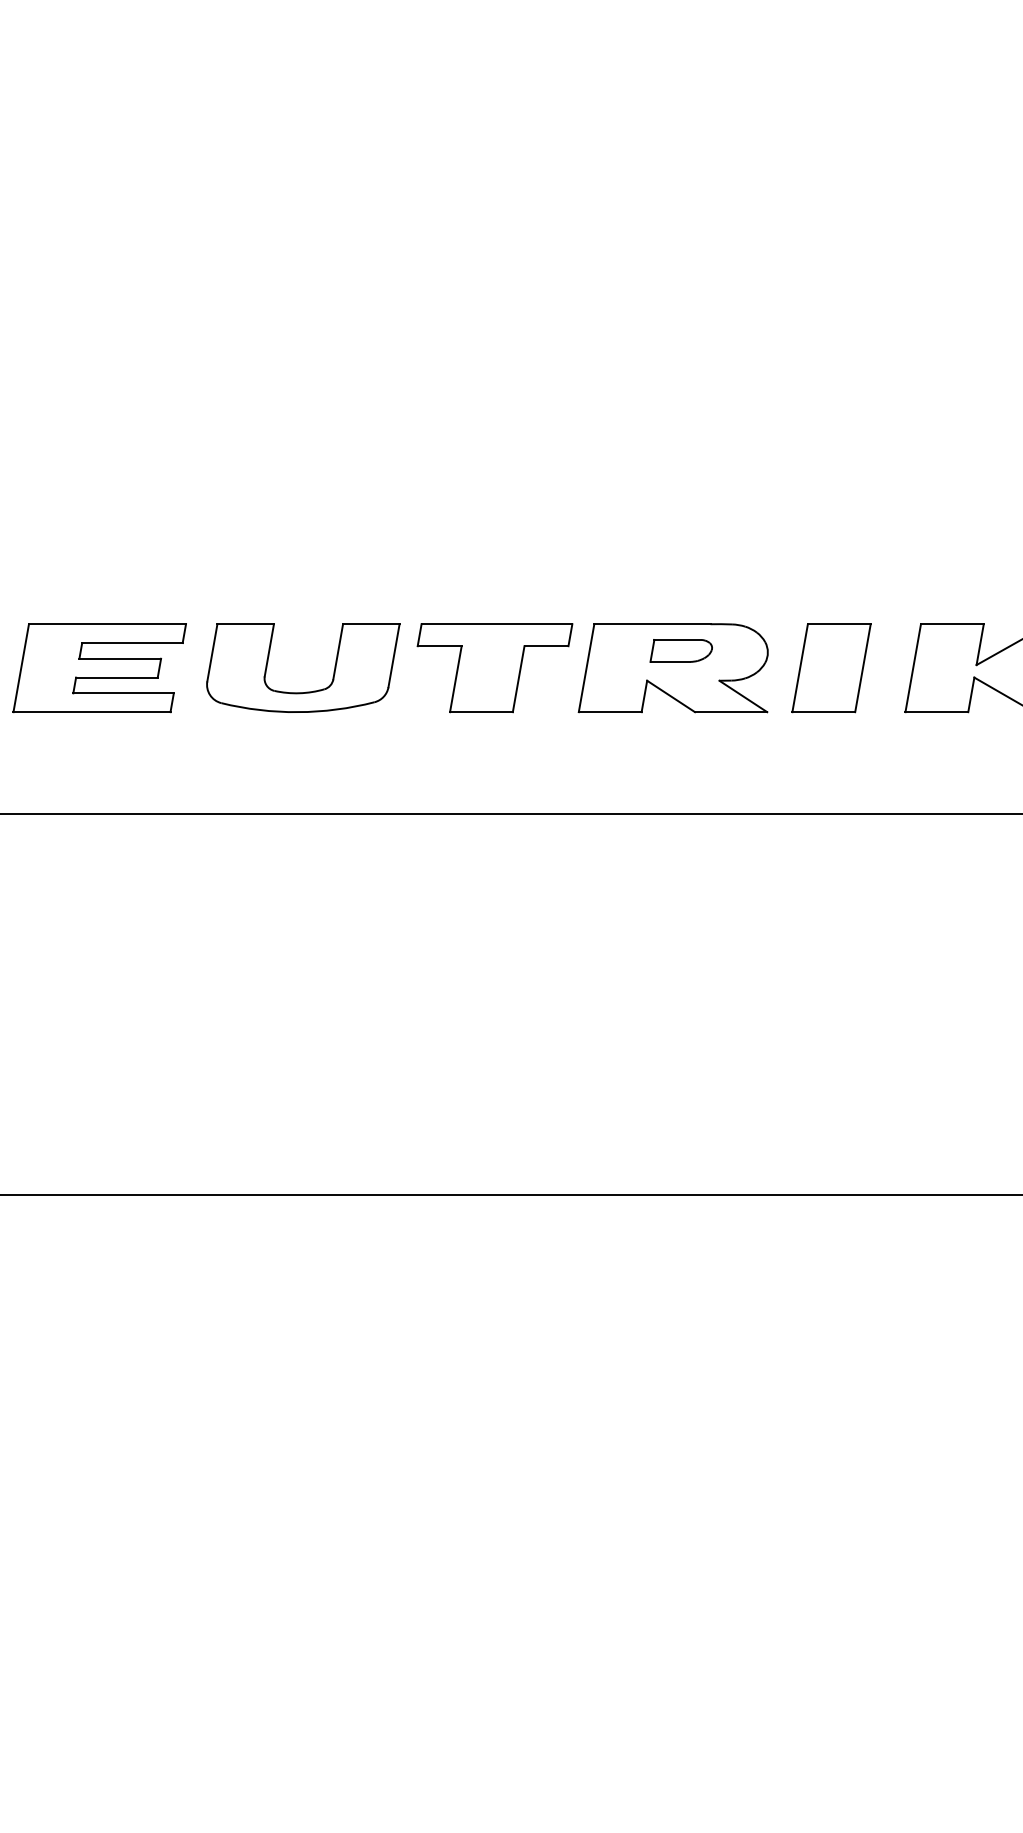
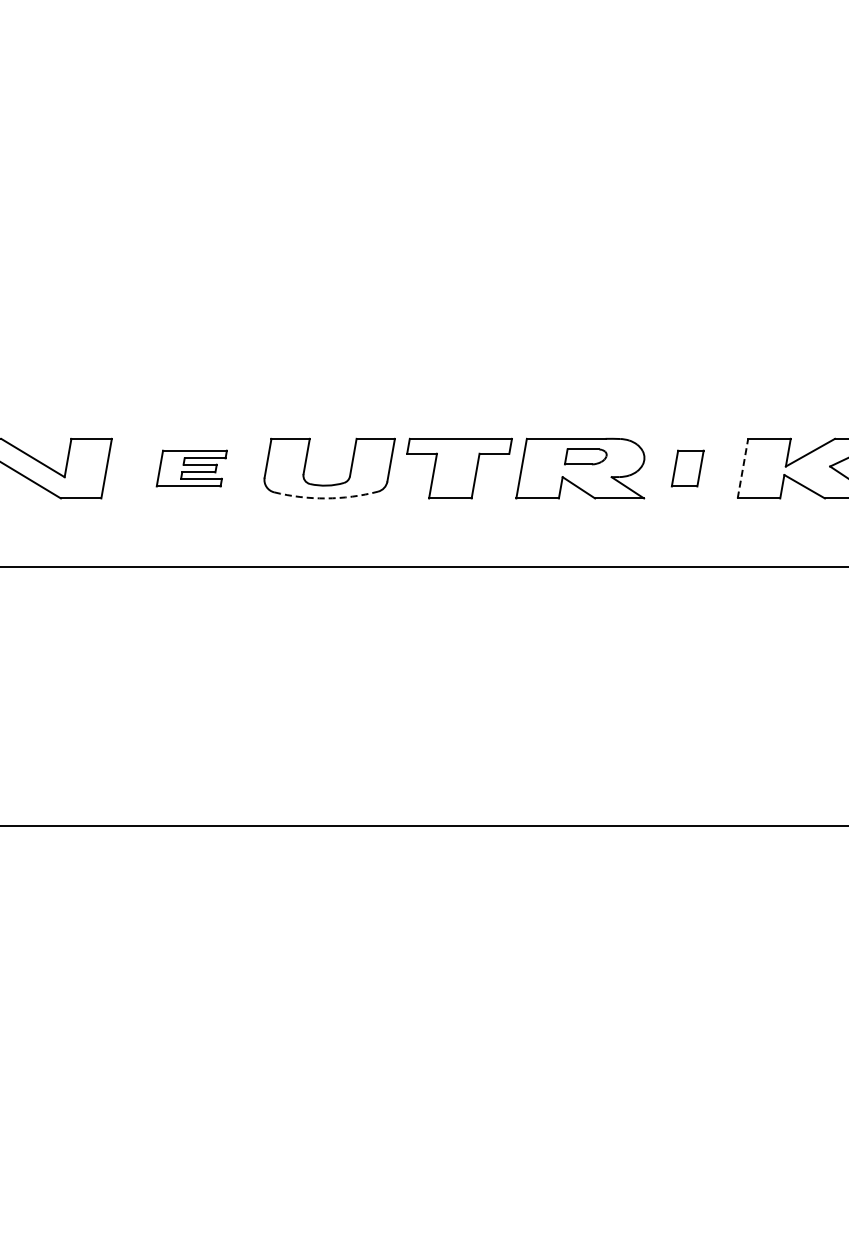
part: (99, 667) -> (191, 468), size x0.6
part: (831, 667) -> (687, 468), size x0.6
line: (914, 667) -> (743, 468), solid -> dashed
arc: (298, 712) -> (326, 498), solid -> dashed

